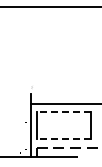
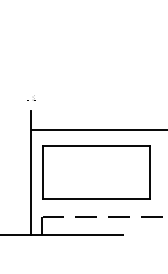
line: (63, 111) -> (95, 145), dashed -> solid
line: (63, 138) -> (95, 198), dashed -> solid

